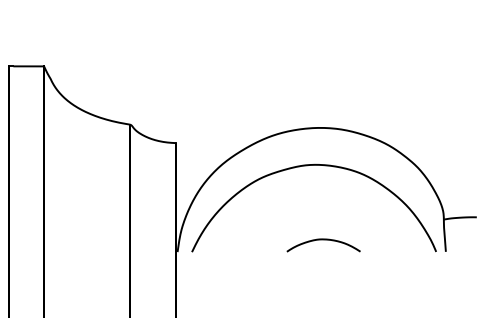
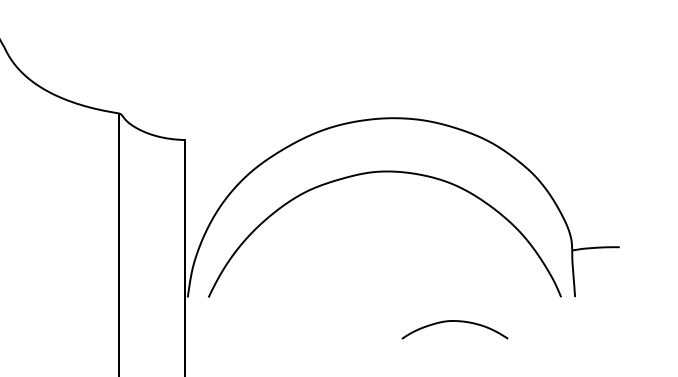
curve: (323, 240) -> (454, 322), moved

